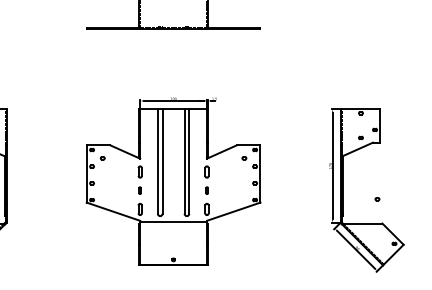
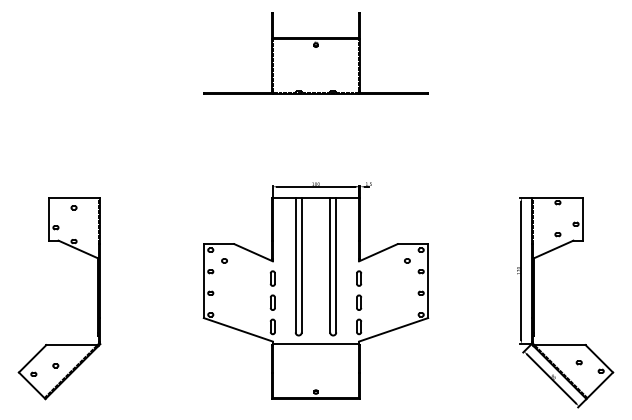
part: (139, 190) -> (272, 302), size x1.67
part: (207, 190) -> (359, 302), size x1.67
part: (376, 199) -> (578, 362), moved

